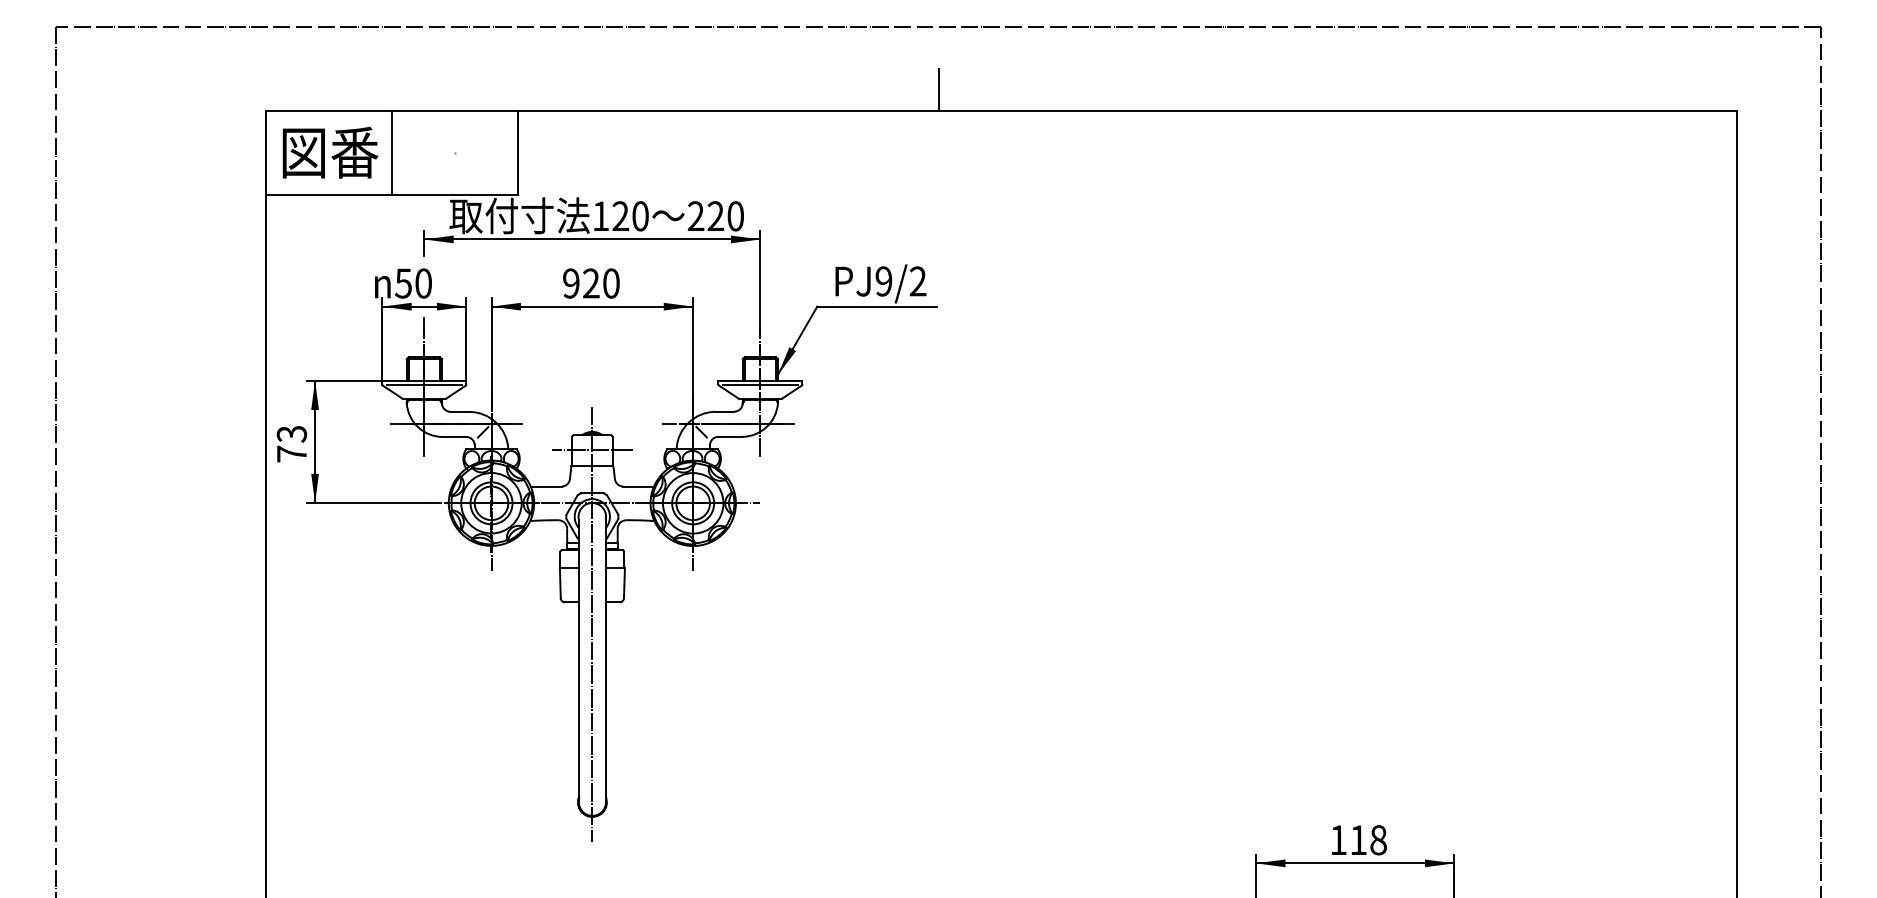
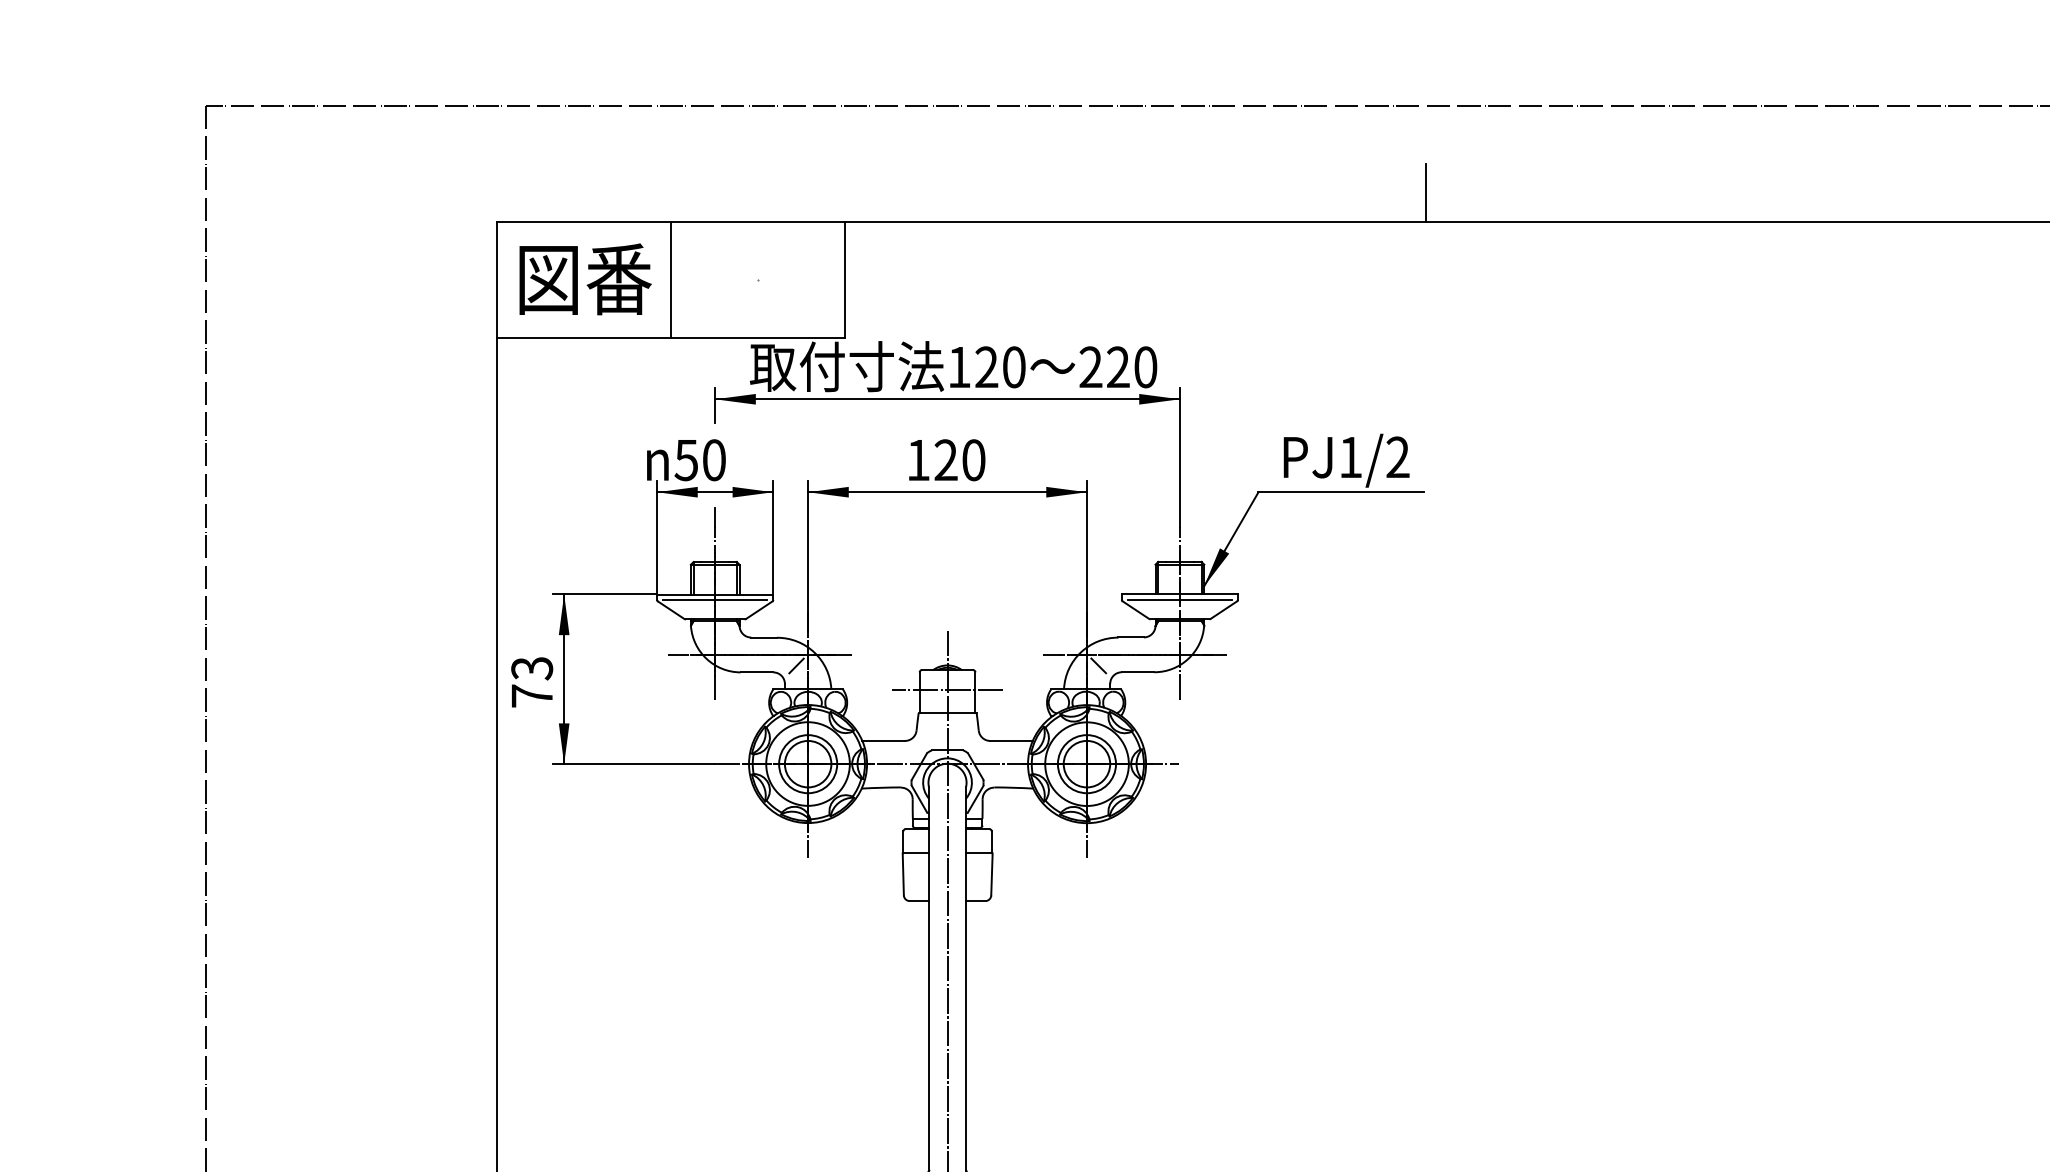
text: (883, 281) -> (1350, 457), PJ9/2 -> PJ1/2
text: (571, 283) -> (918, 460), 920 -> 120

